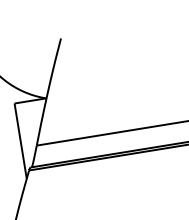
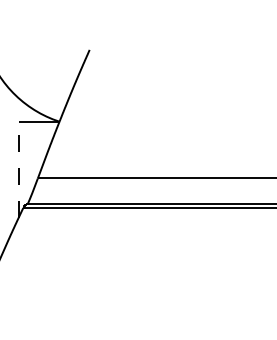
line: (20, 141) -> (18, 169), solid -> dashed

